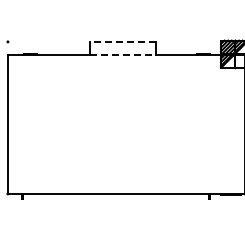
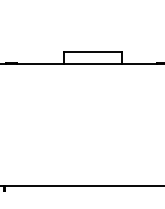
line: (123, 41) -> (93, 52), dashed -> solid
line: (123, 54) -> (93, 63), dashed -> solid

